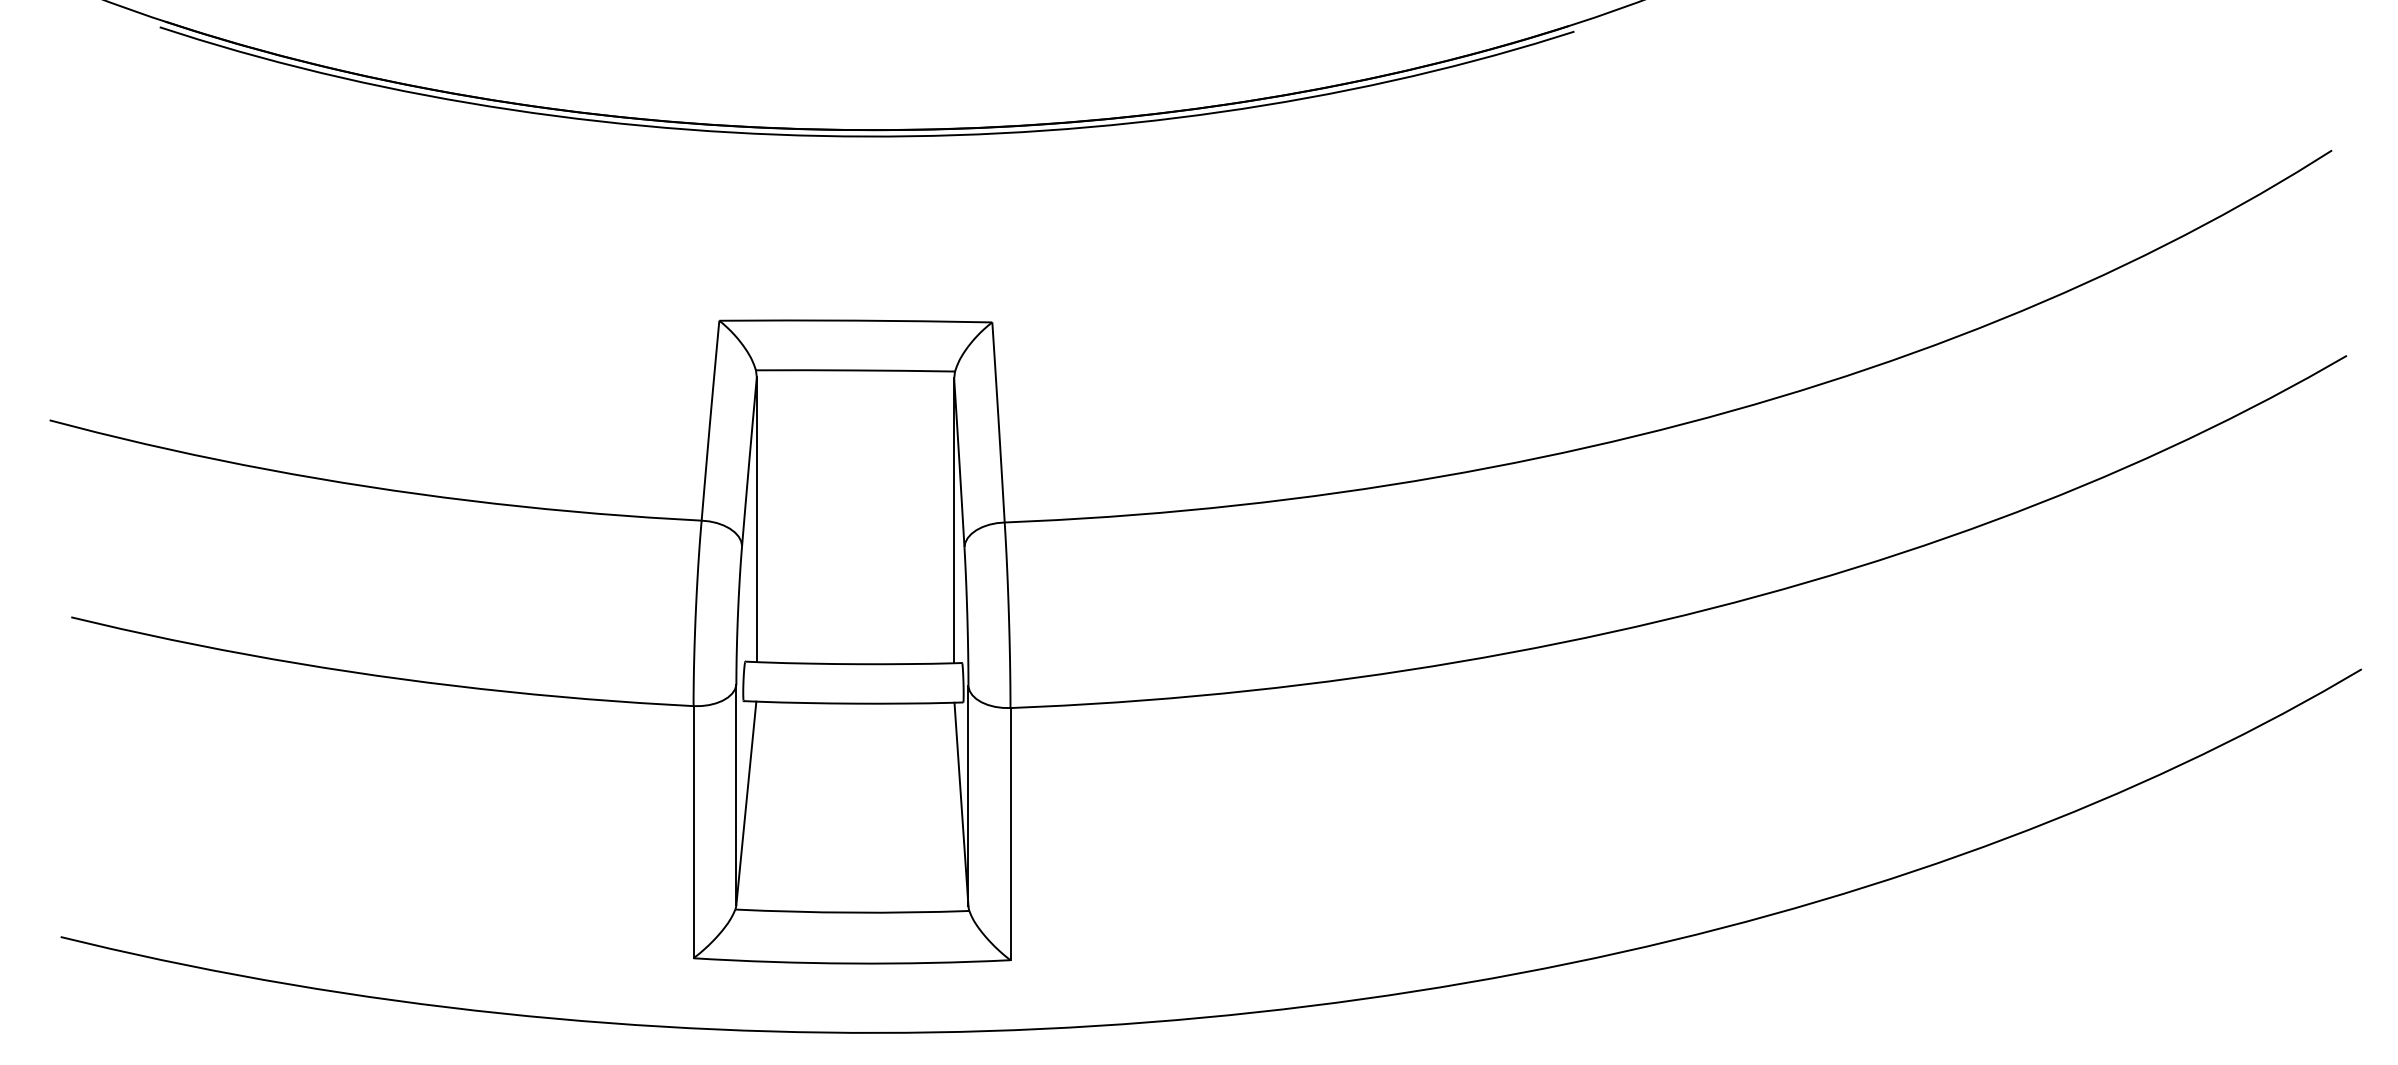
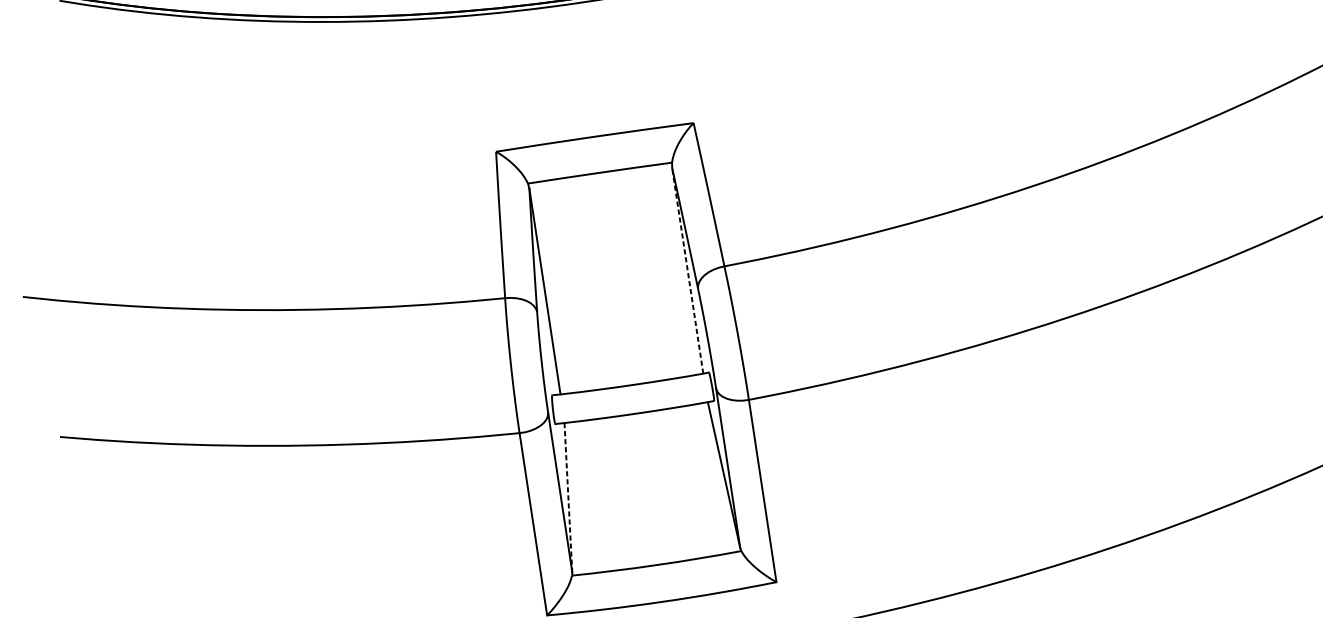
line: (954, 520) -> (687, 270), solid -> dashed
line: (746, 803) -> (568, 497), solid -> dashed

